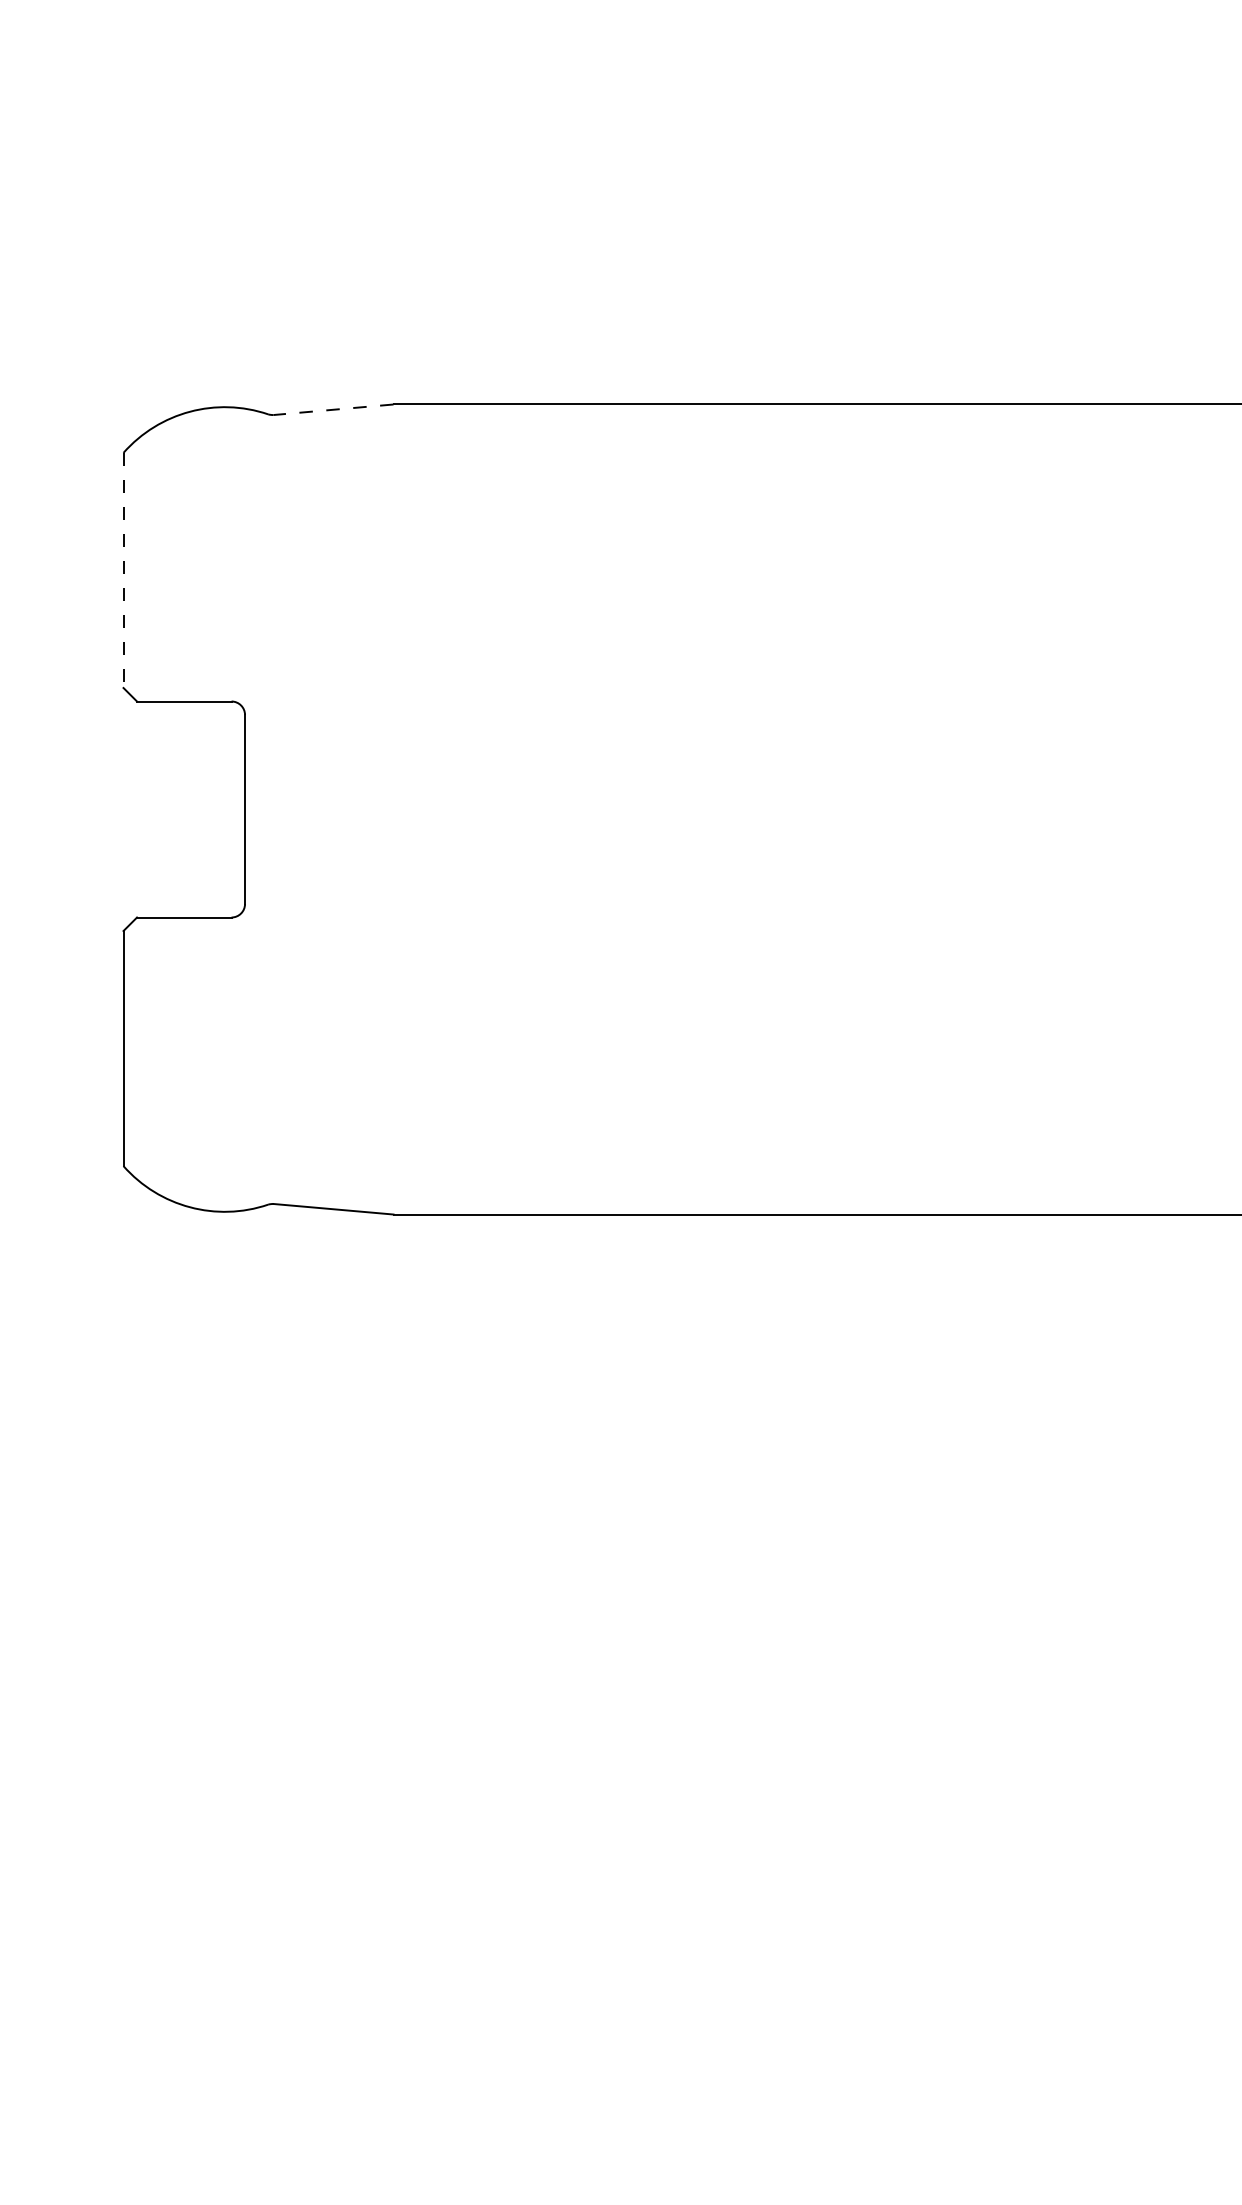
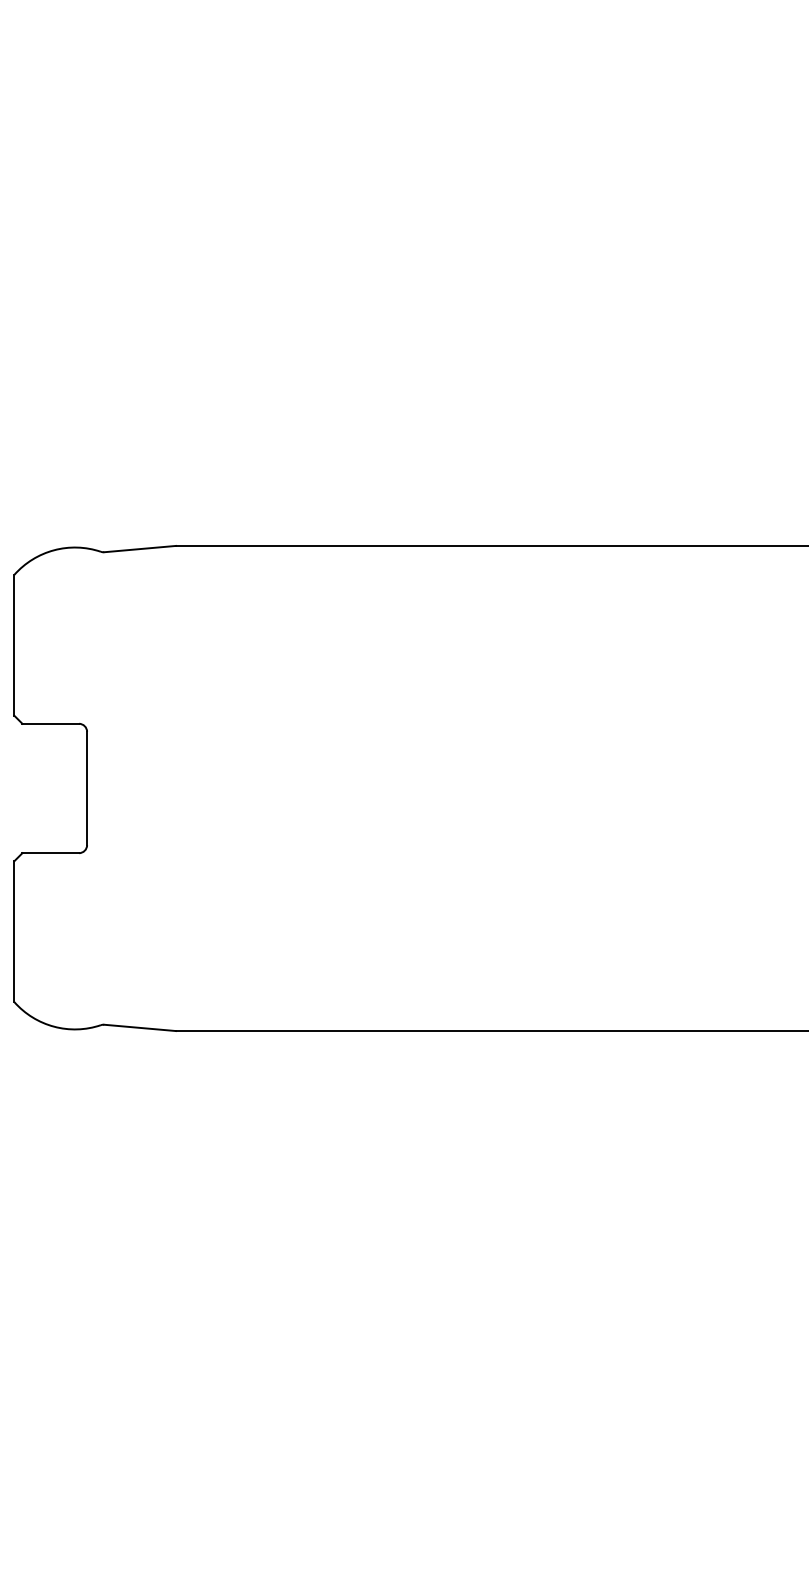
line: (332, 410) -> (139, 549), dashed -> solid
line: (123, 570) -> (14, 645), dashed -> solid

